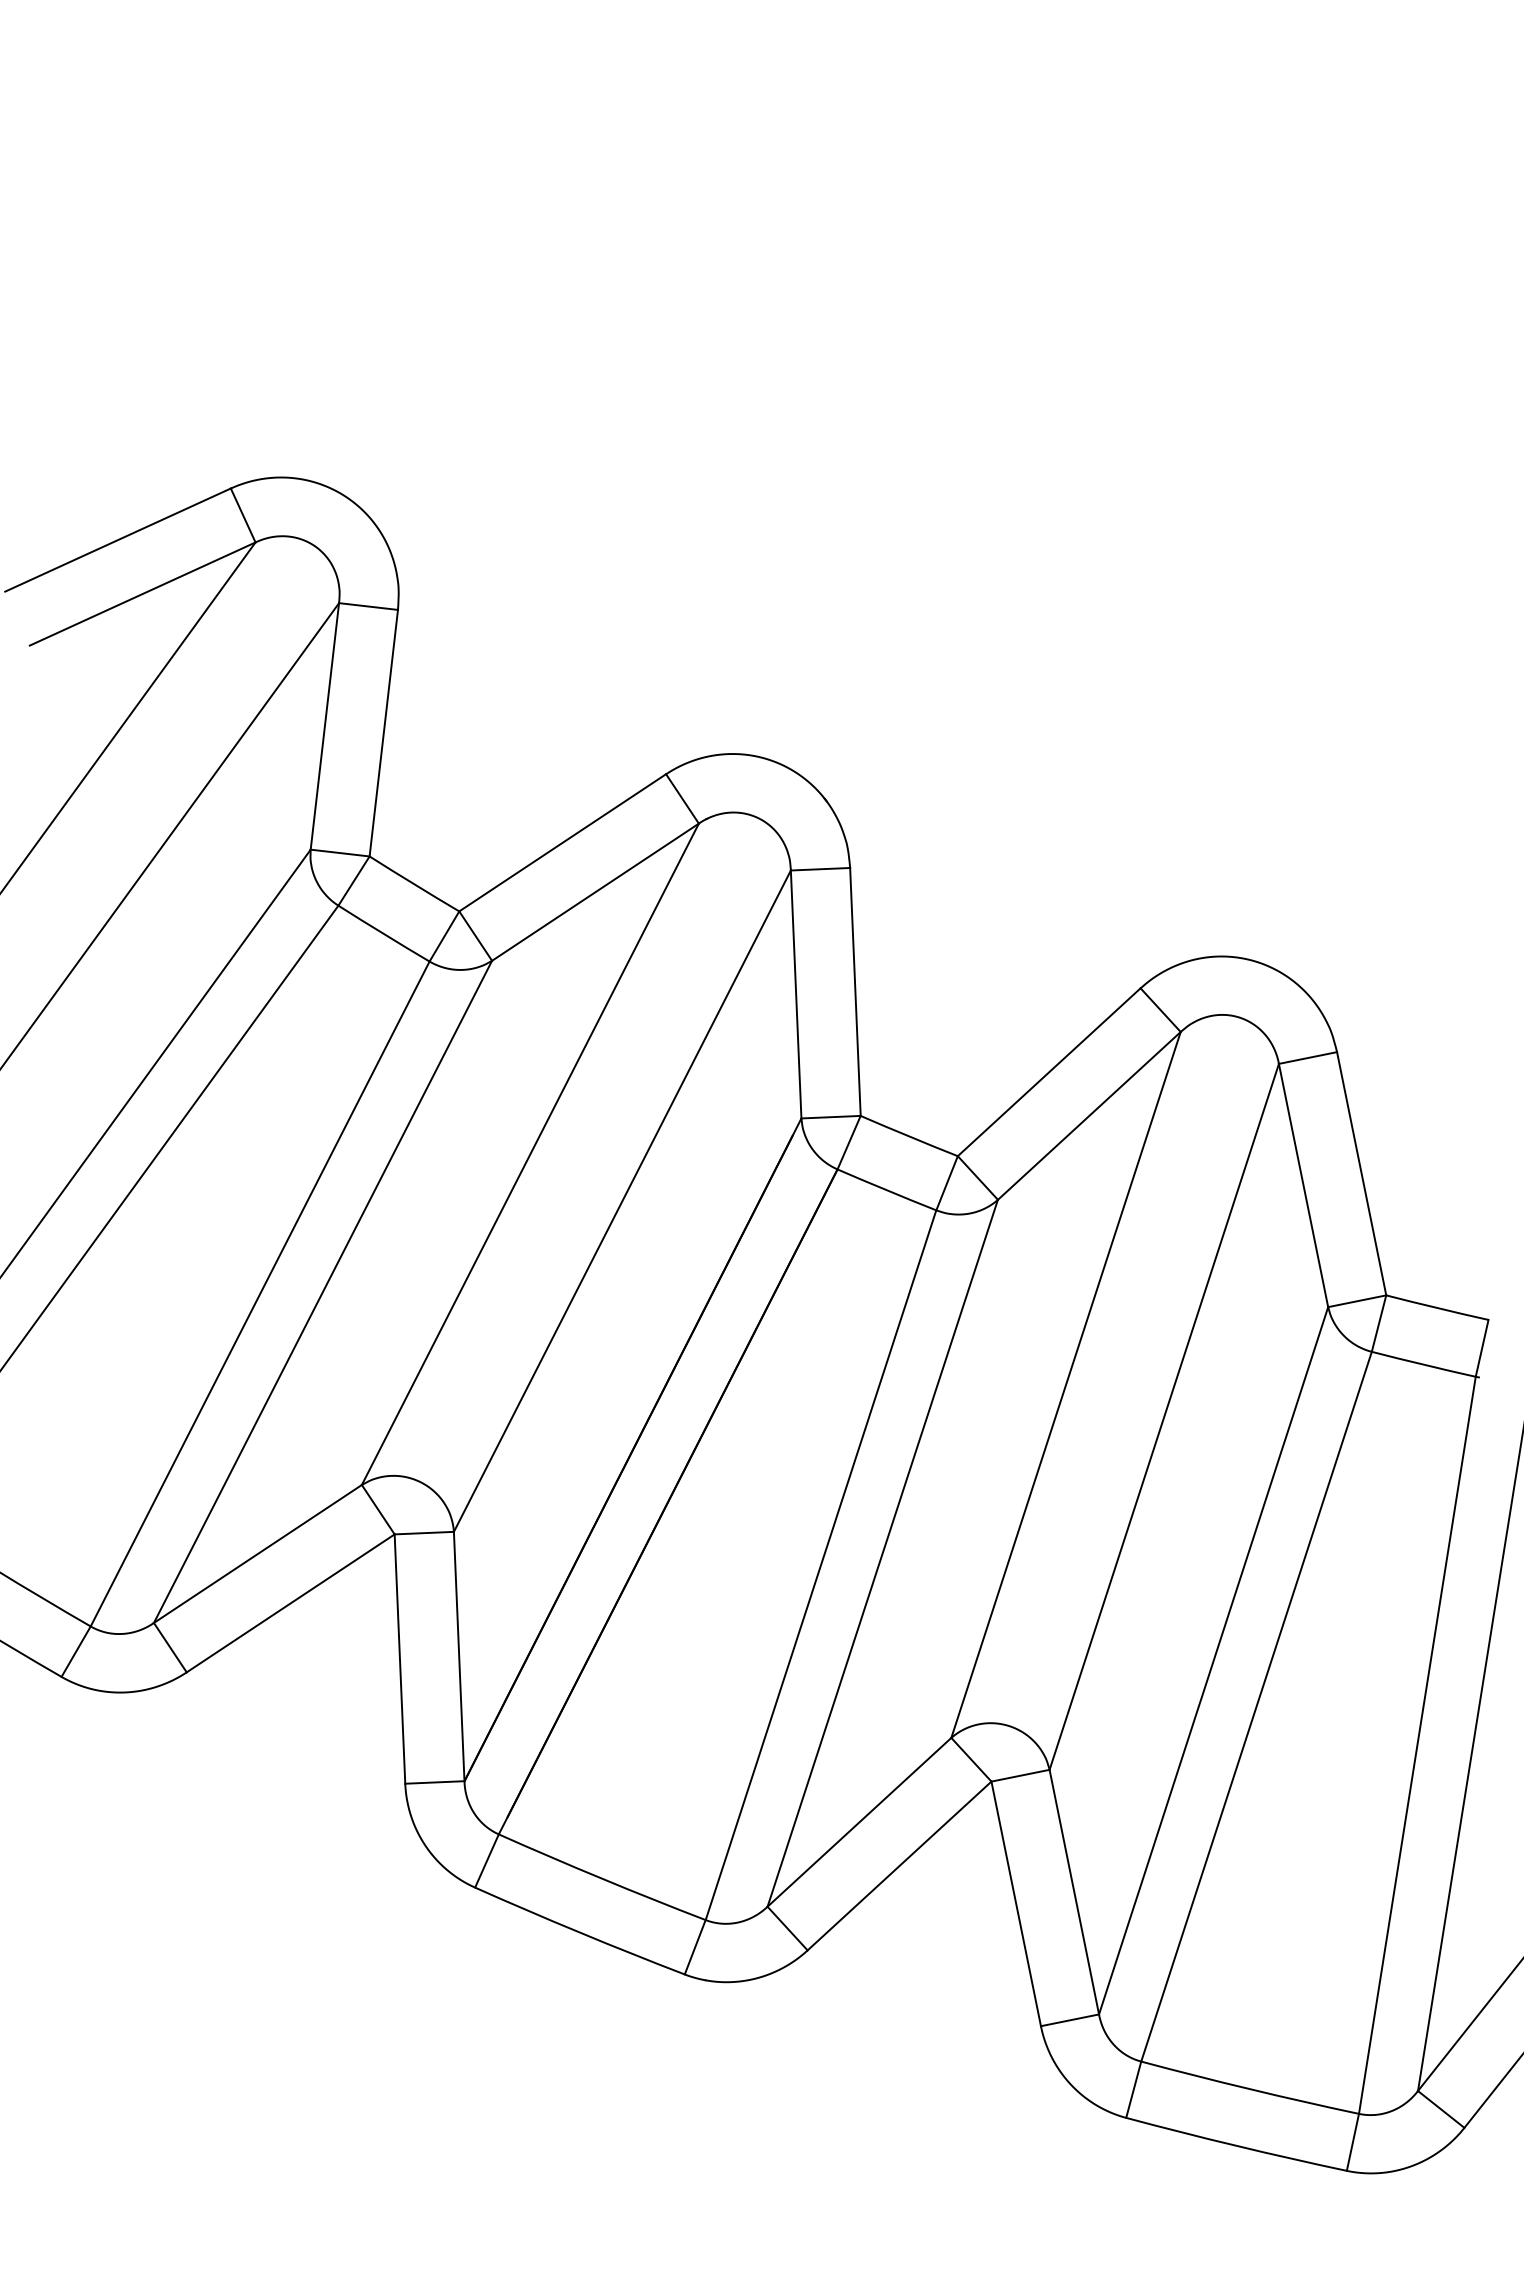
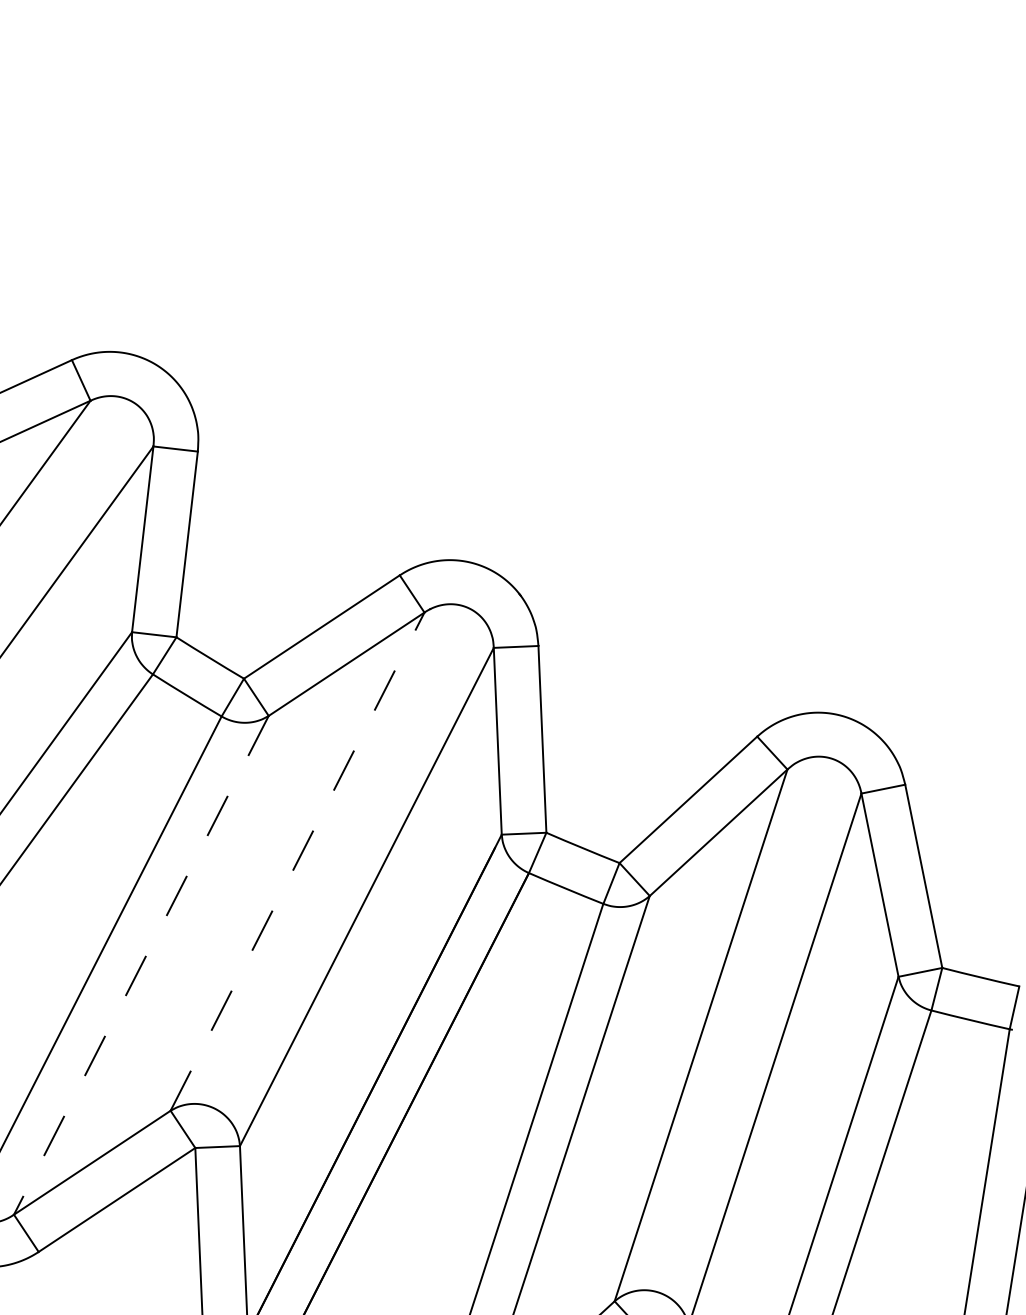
line: (530, 1153) -> (297, 861), solid -> dashed
line: (323, 1291) -> (141, 965), solid -> dashed

